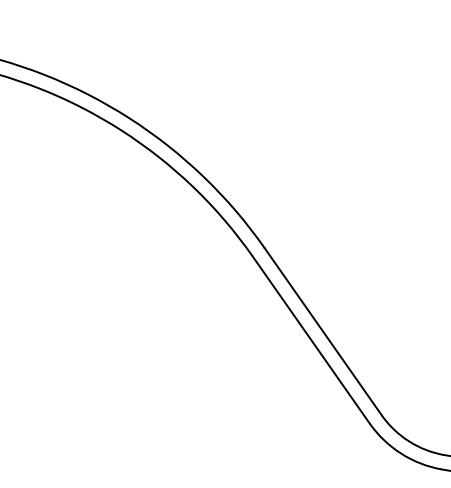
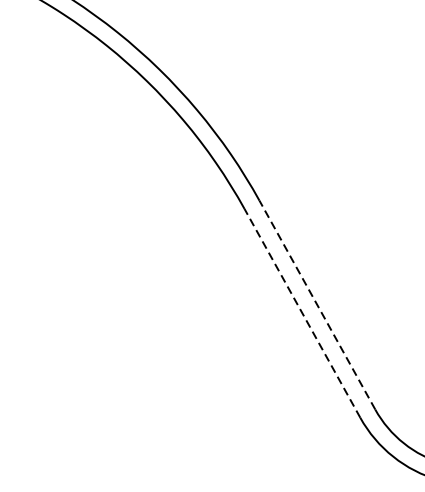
line: (323, 331) -> (317, 304), solid -> dashed
line: (311, 340) -> (302, 313), solid -> dashed

